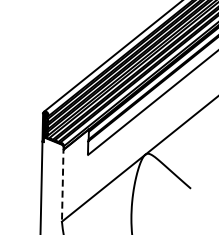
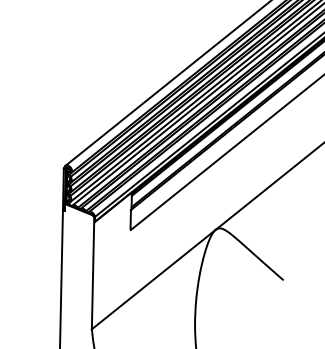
line: (62, 184) -> (92, 274), dashed -> solid

